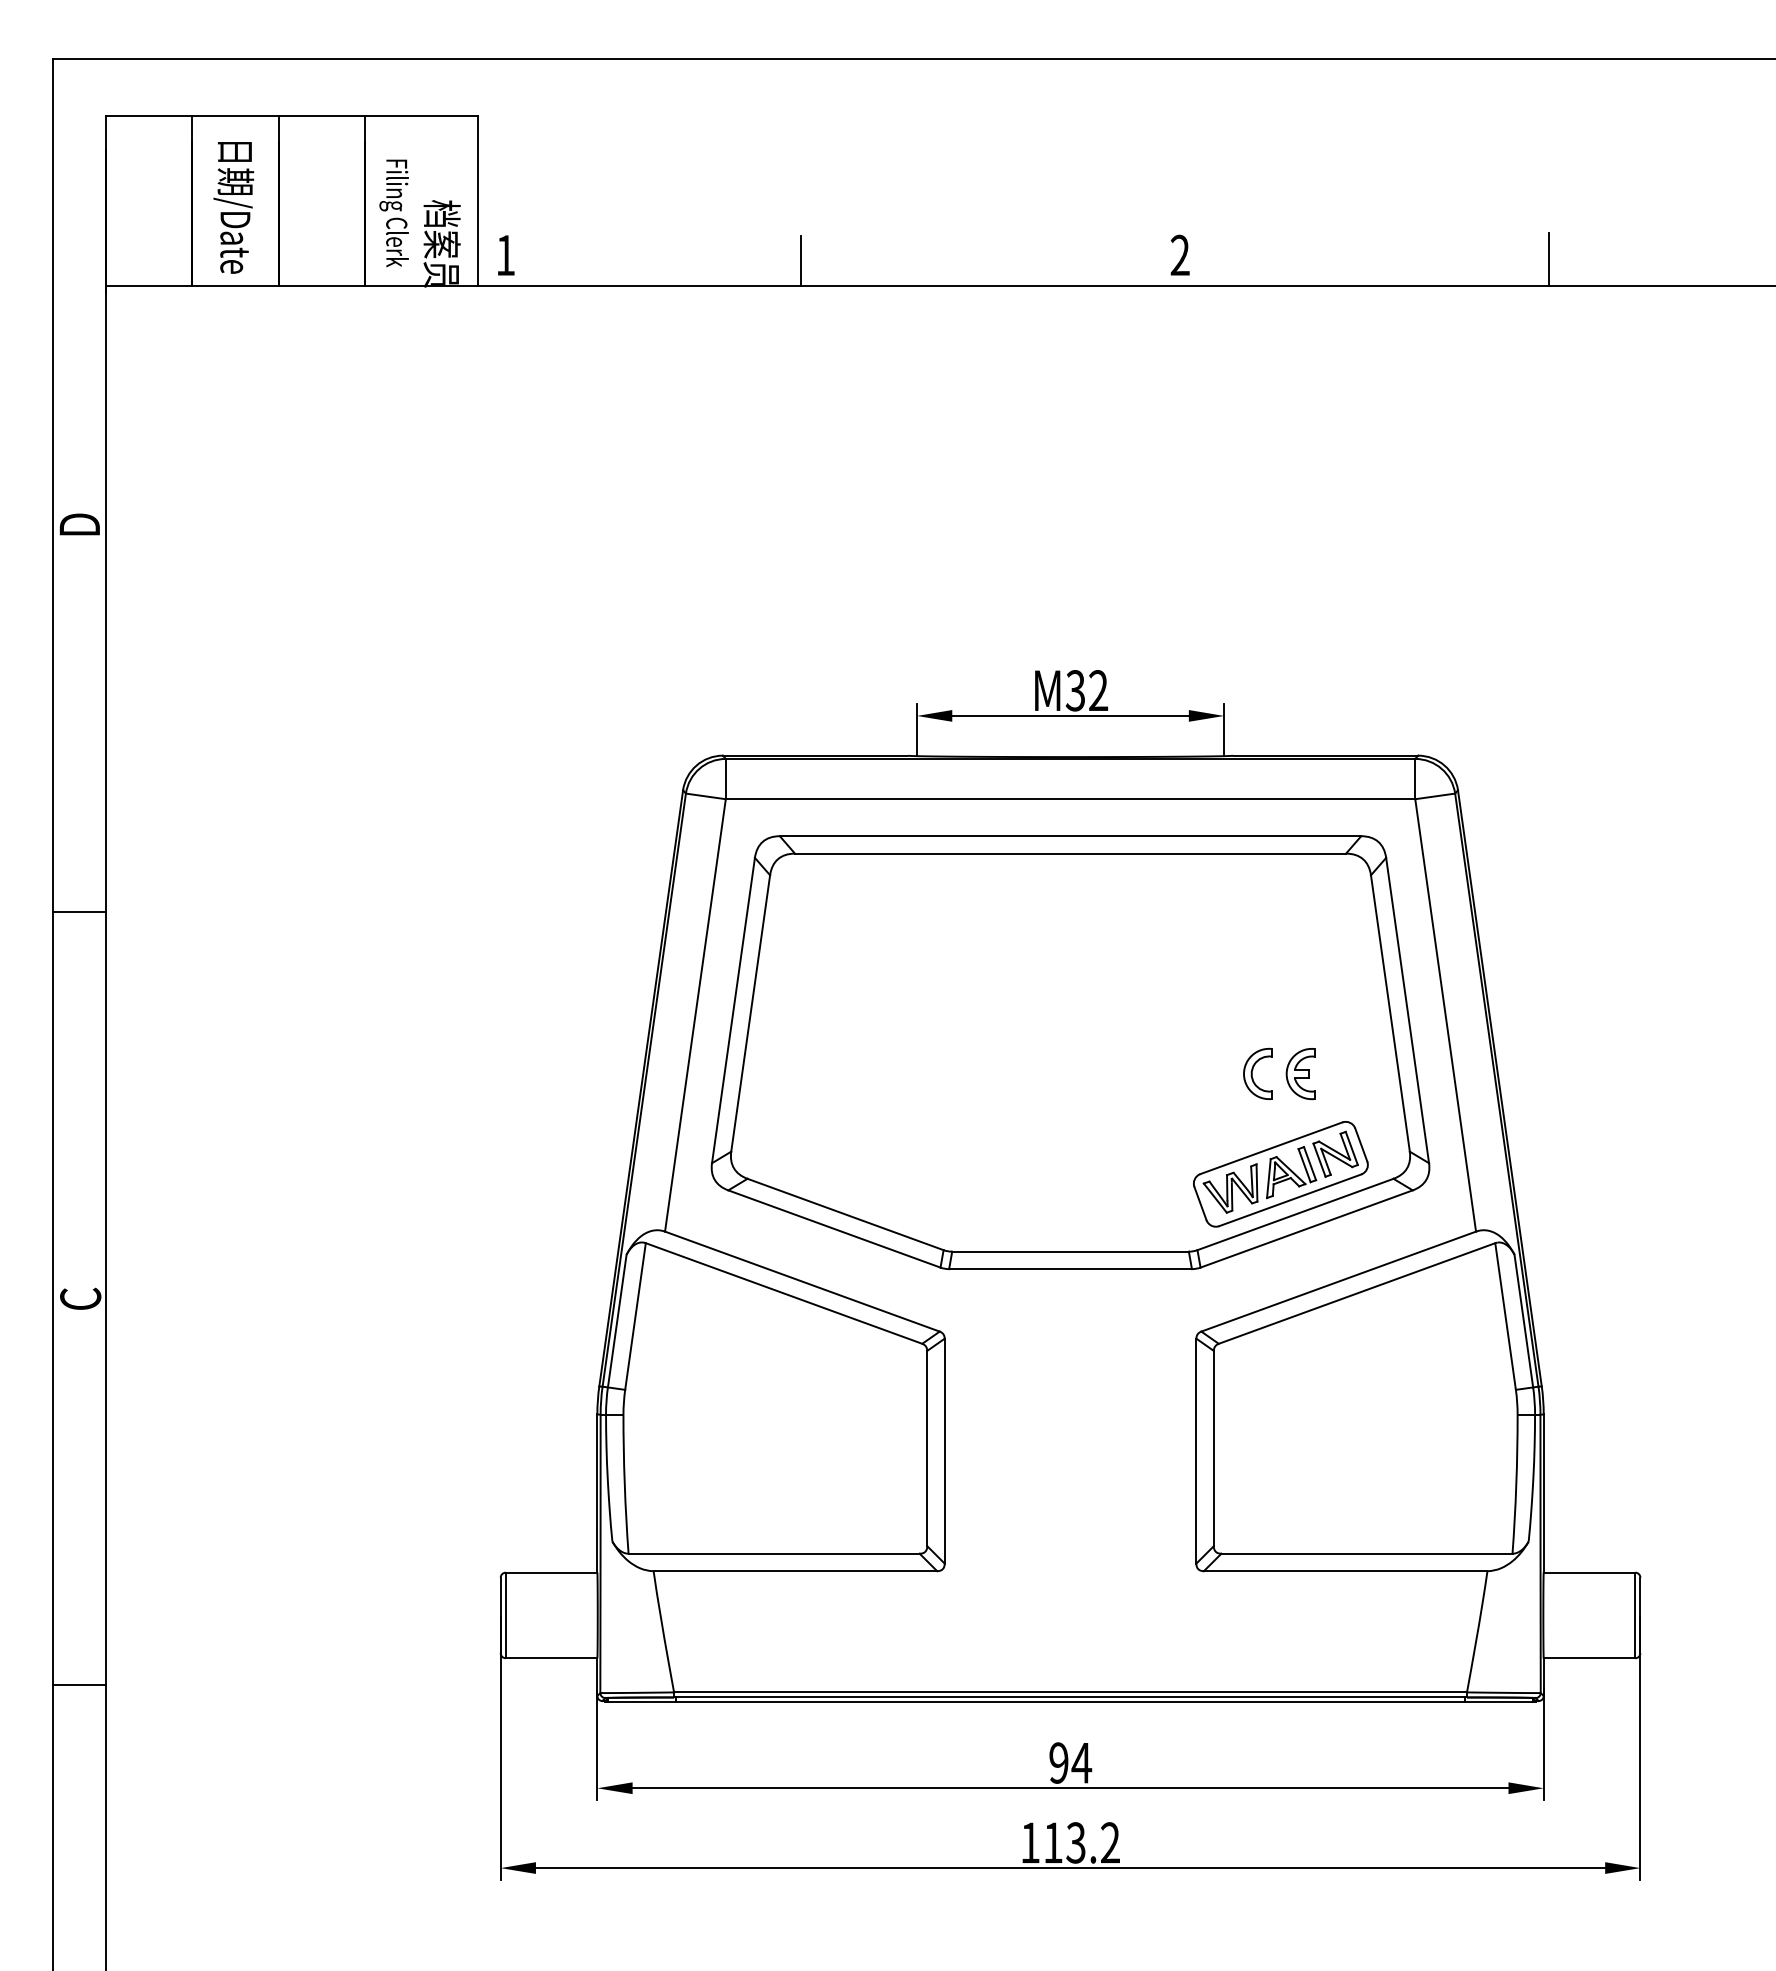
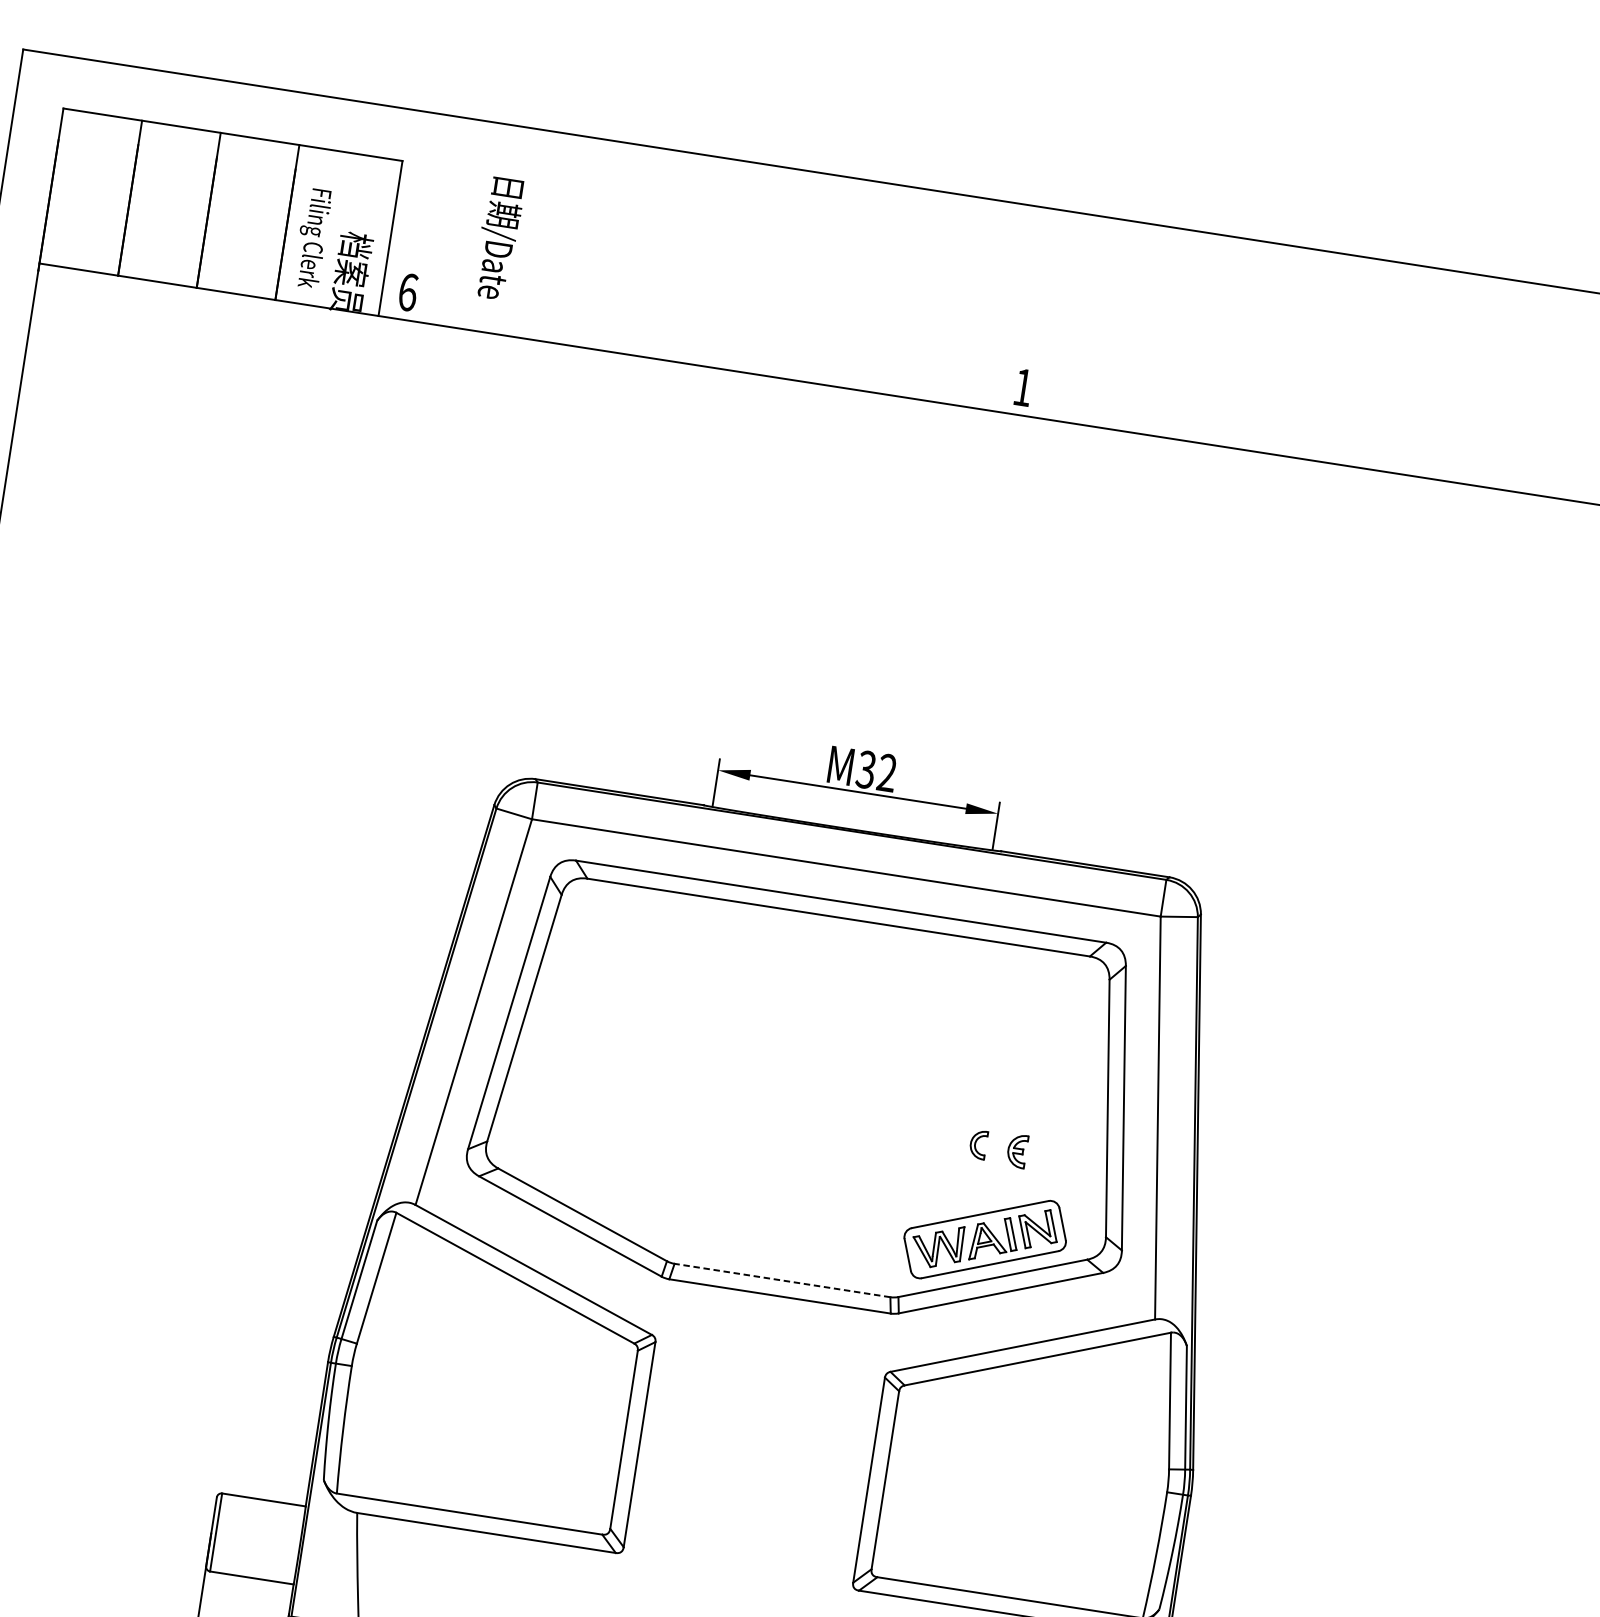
text: (233, 207) -> (498, 238), moved
text: (1179, 254) -> (1022, 386), 2 -> 1
text: (505, 255) -> (407, 292), 1 -> 6
line: (1549, 258) -> (1359, 442), removed
line: (801, 260) -> (677, 338), removed
part: (1257, 1073) -> (978, 1144), size x0.6
part: (1300, 1074) -> (1017, 1151), size x0.7
line: (1070, 1251) -> (782, 1280), solid -> dashed

